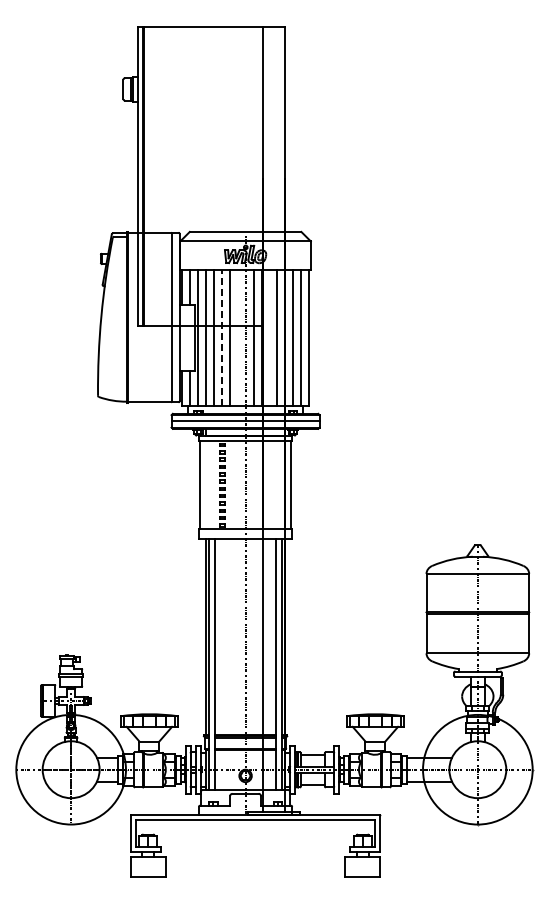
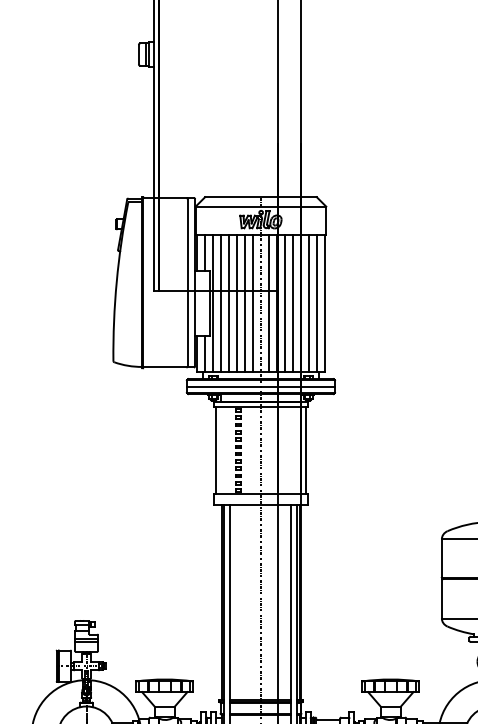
line: (221, 337) -> (236, 302), dashed -> solid
line: (237, 337) -> (252, 302), added
line: (269, 337) -> (284, 302), added

